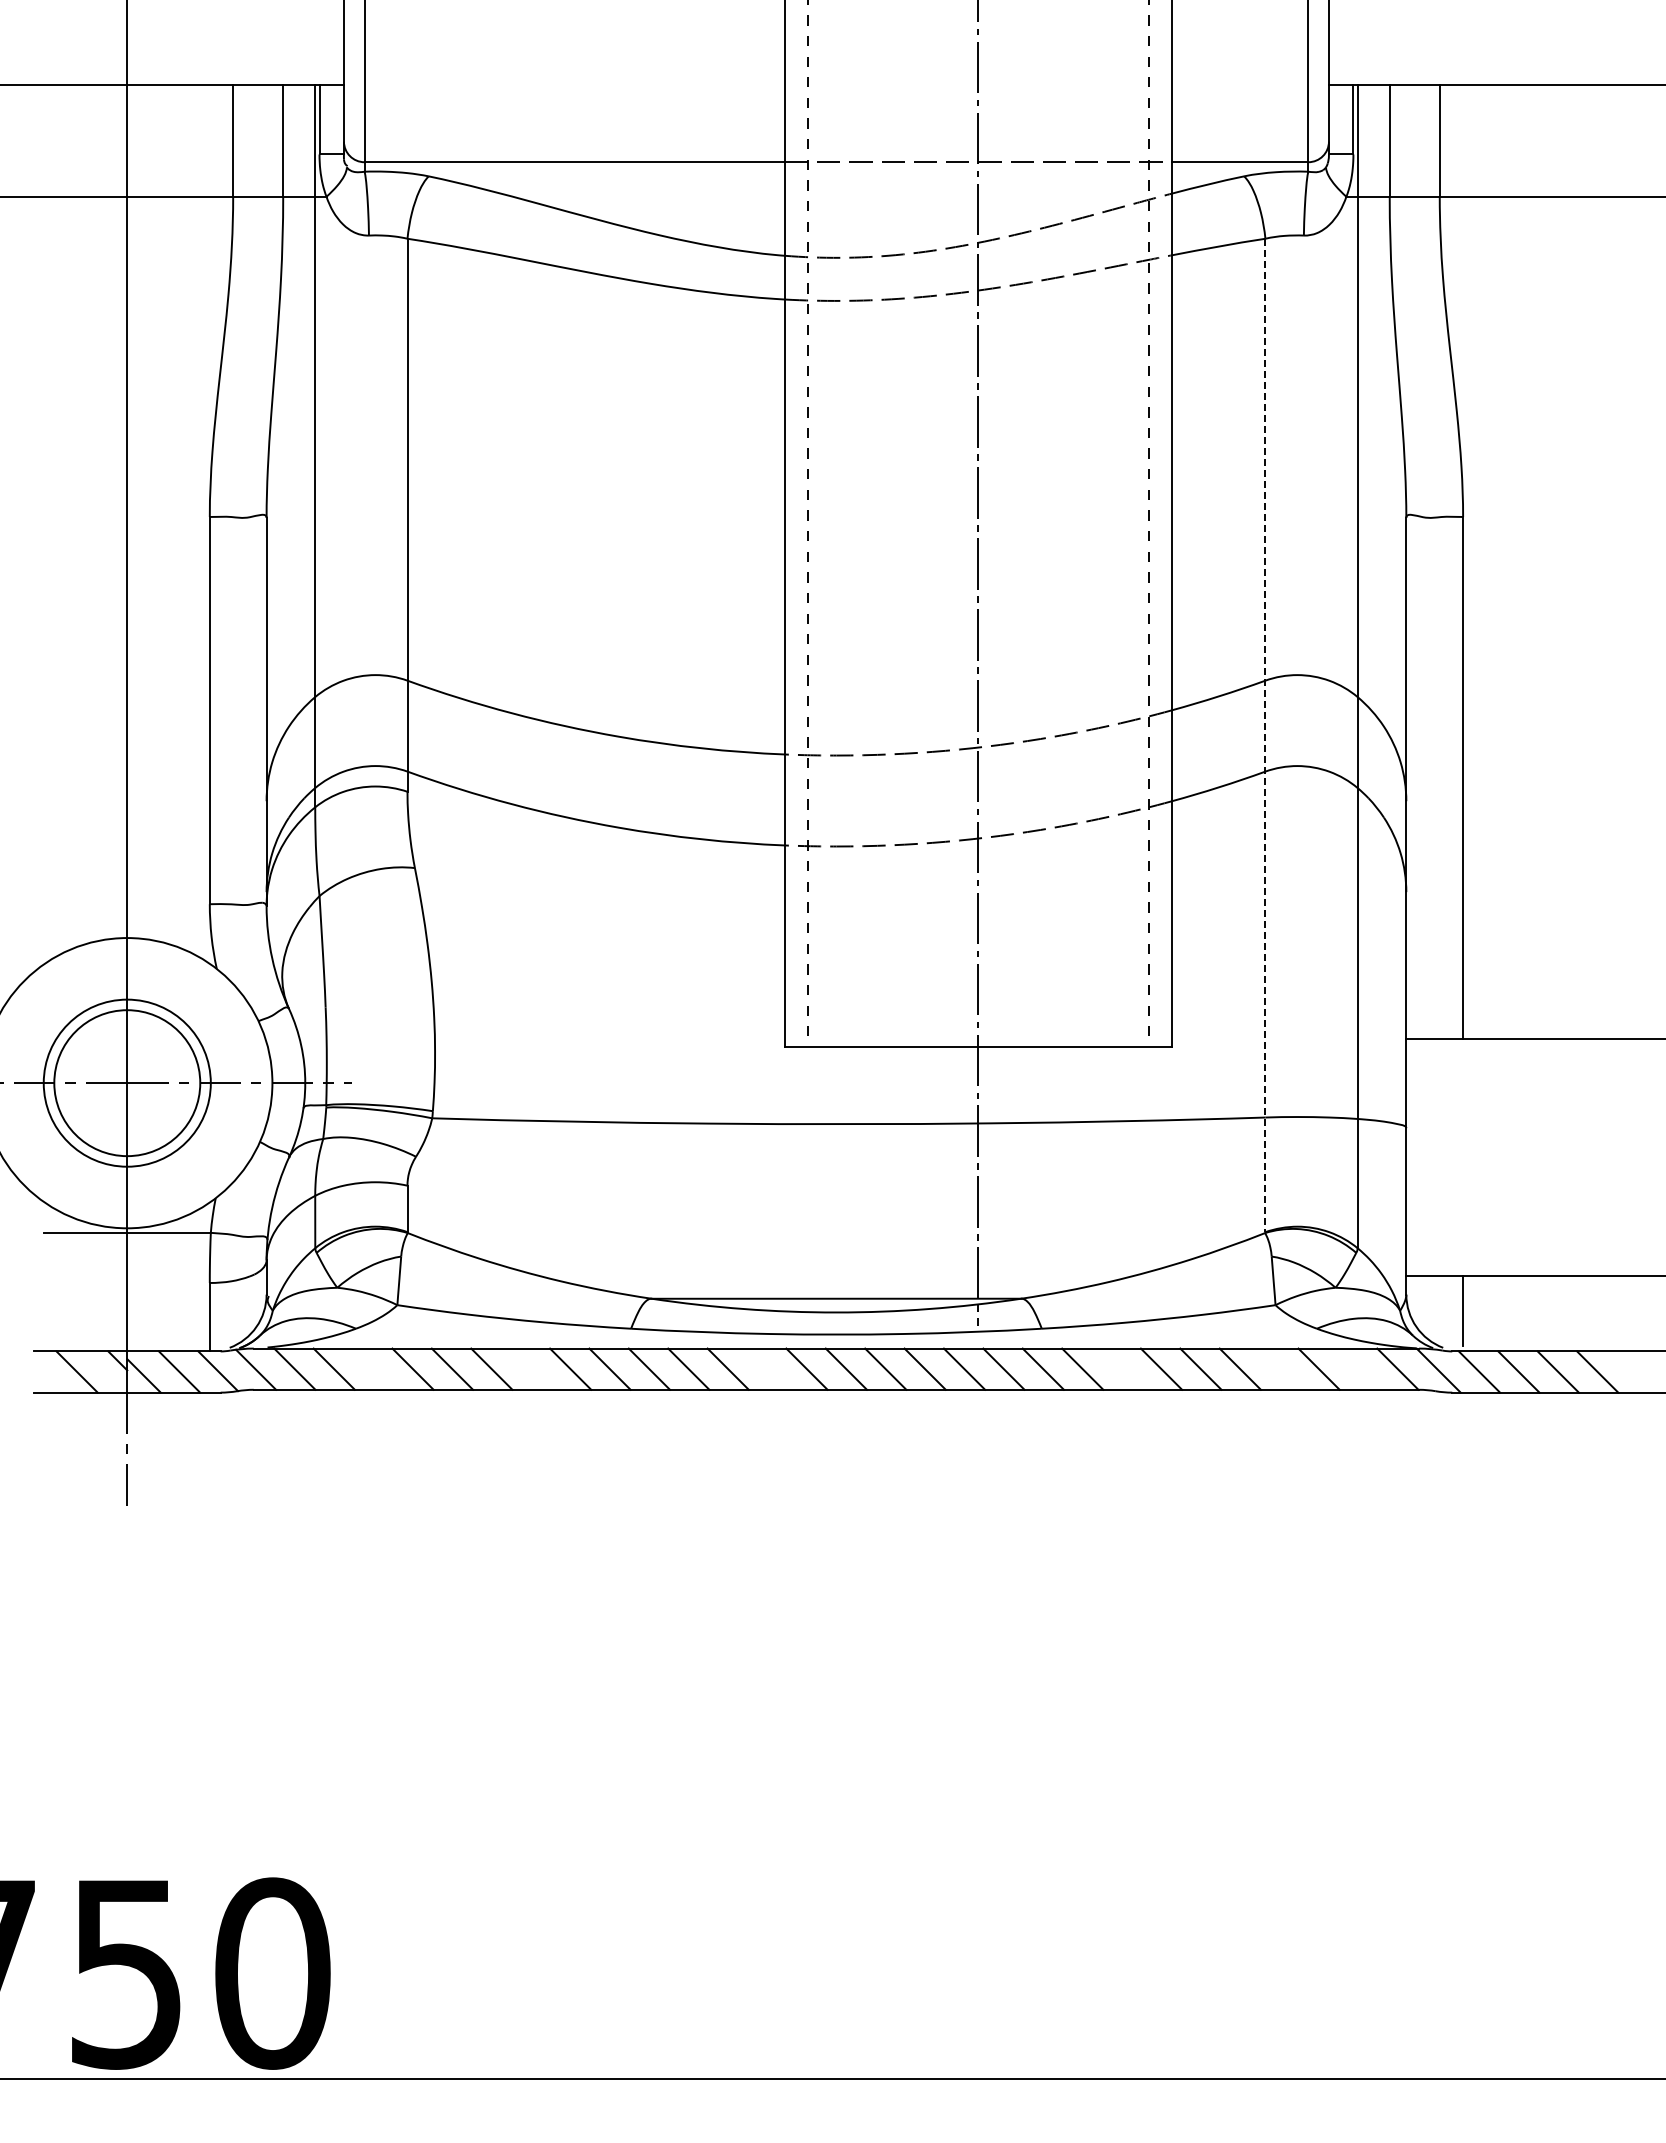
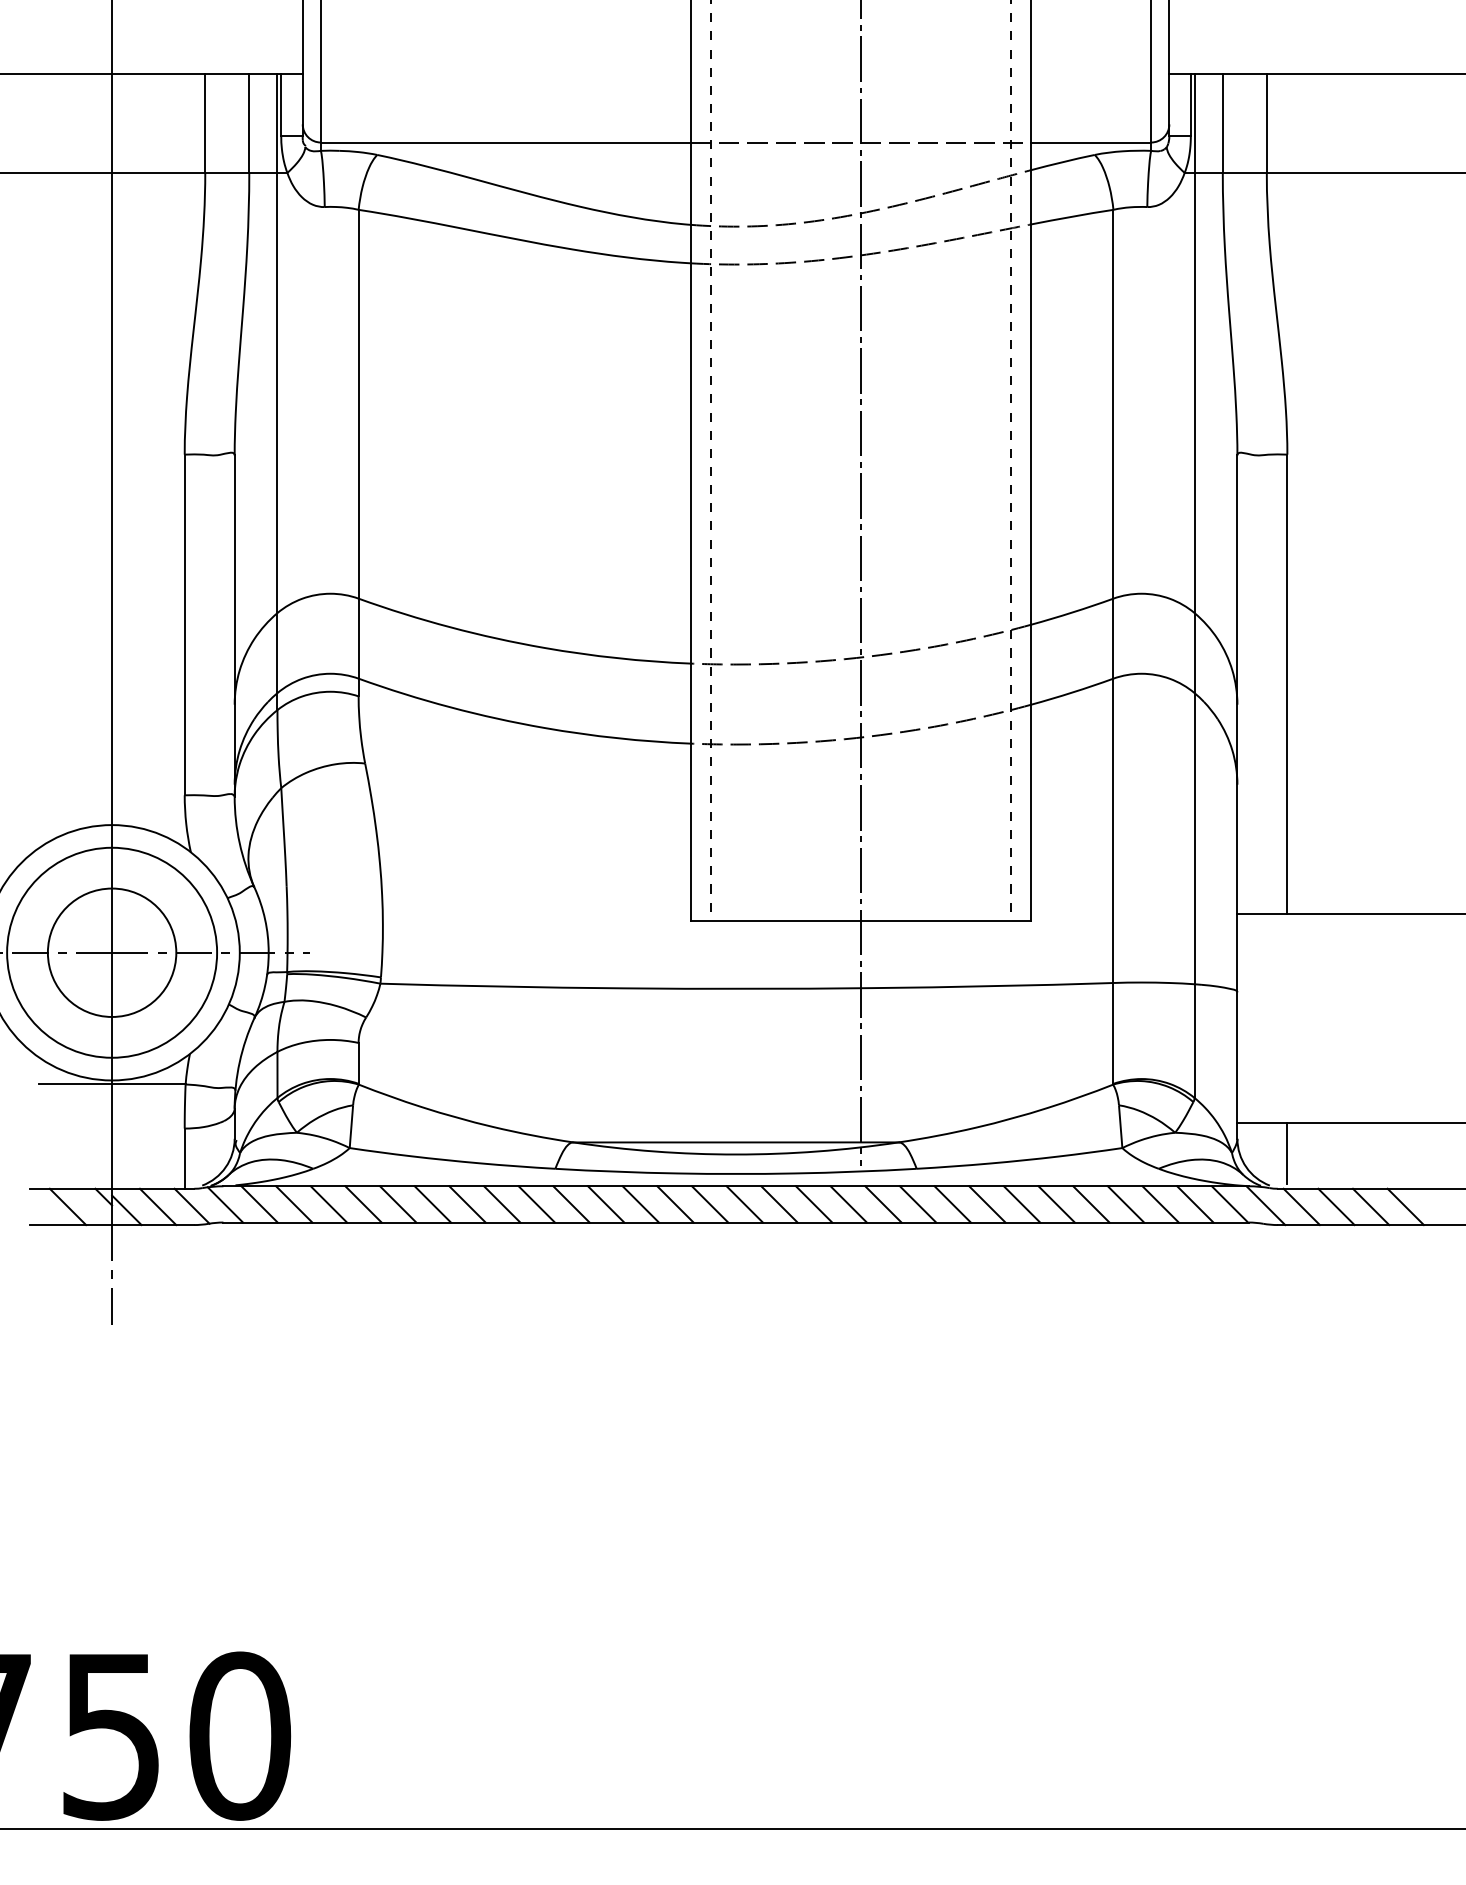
line: (1265, 735) -> (1113, 646), dashed -> solid
circle: (126, 1082) -> (111, 952), size x1.43
line: (373, 1368) -> (328, 1203), added
line: (530, 1368) -> (466, 1203), added
line: (767, 1368) -> (675, 1203), added
line: (1121, 1368) -> (986, 1203), added
line: (1279, 1368) -> (1125, 1203), added
line: (1358, 1368) -> (1195, 1203), added

